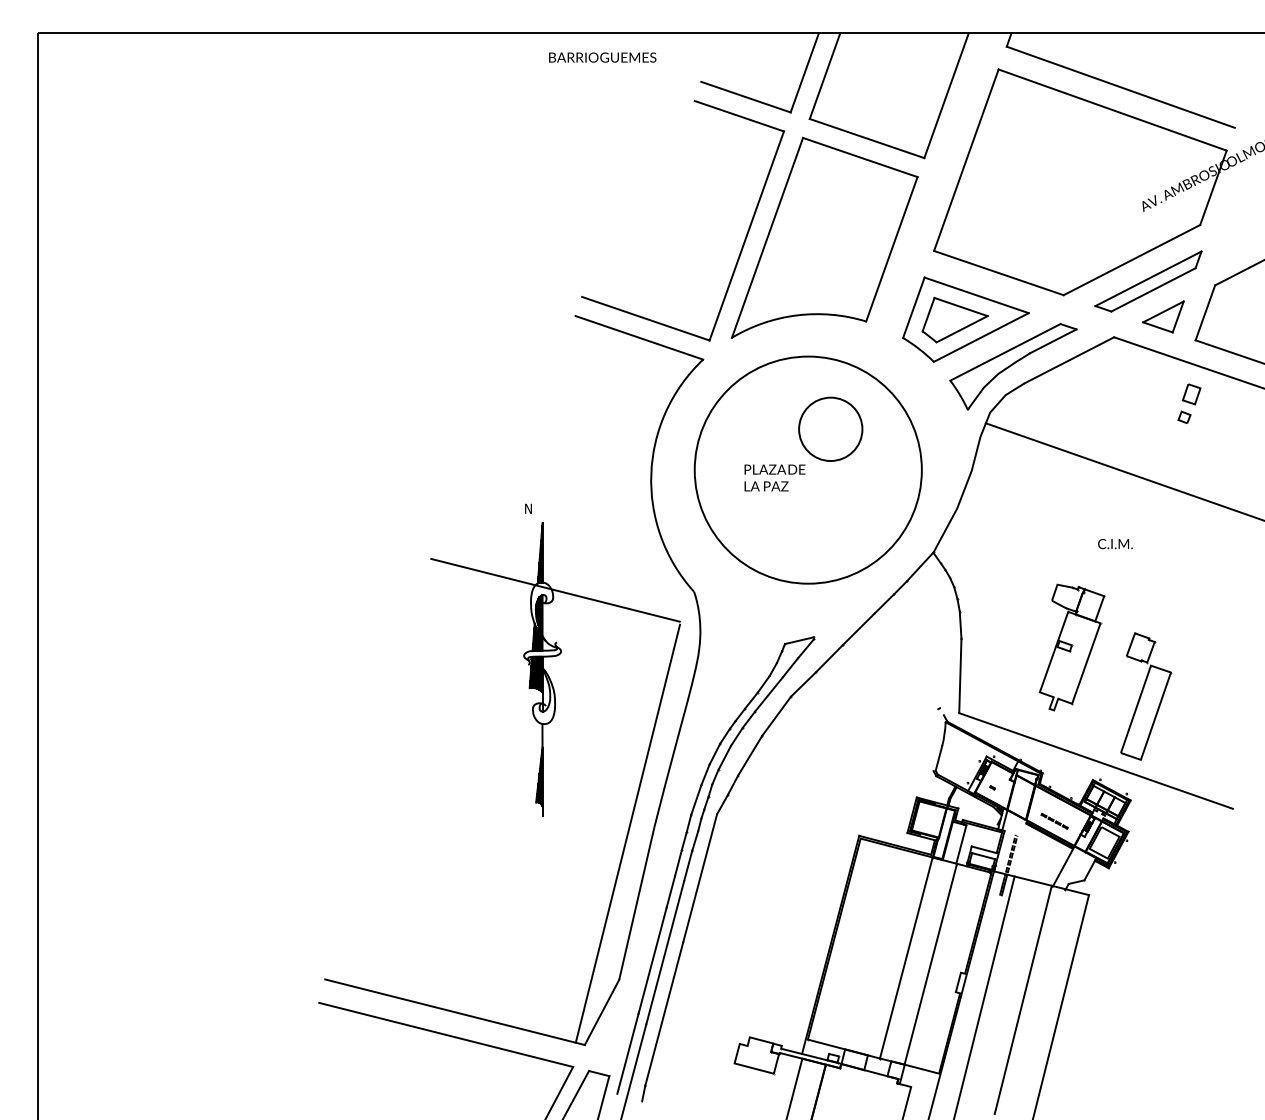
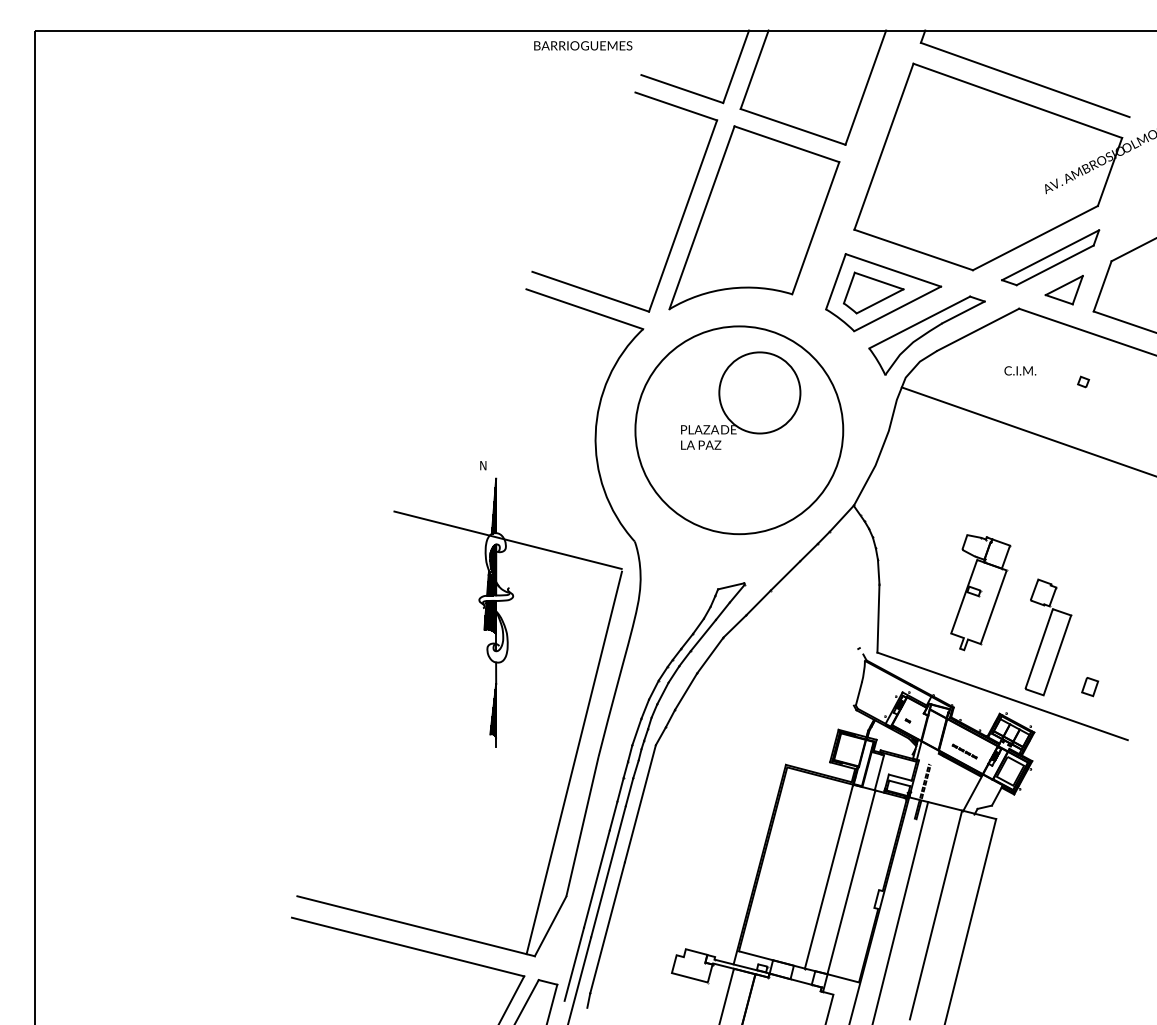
text: (602, 57) -> (583, 45), moved
part: (1192, 394) -> (1090, 687), moved
circle: (830, 428) -> (759, 392), size x1.4
text: (1115, 543) -> (1020, 370), moved

